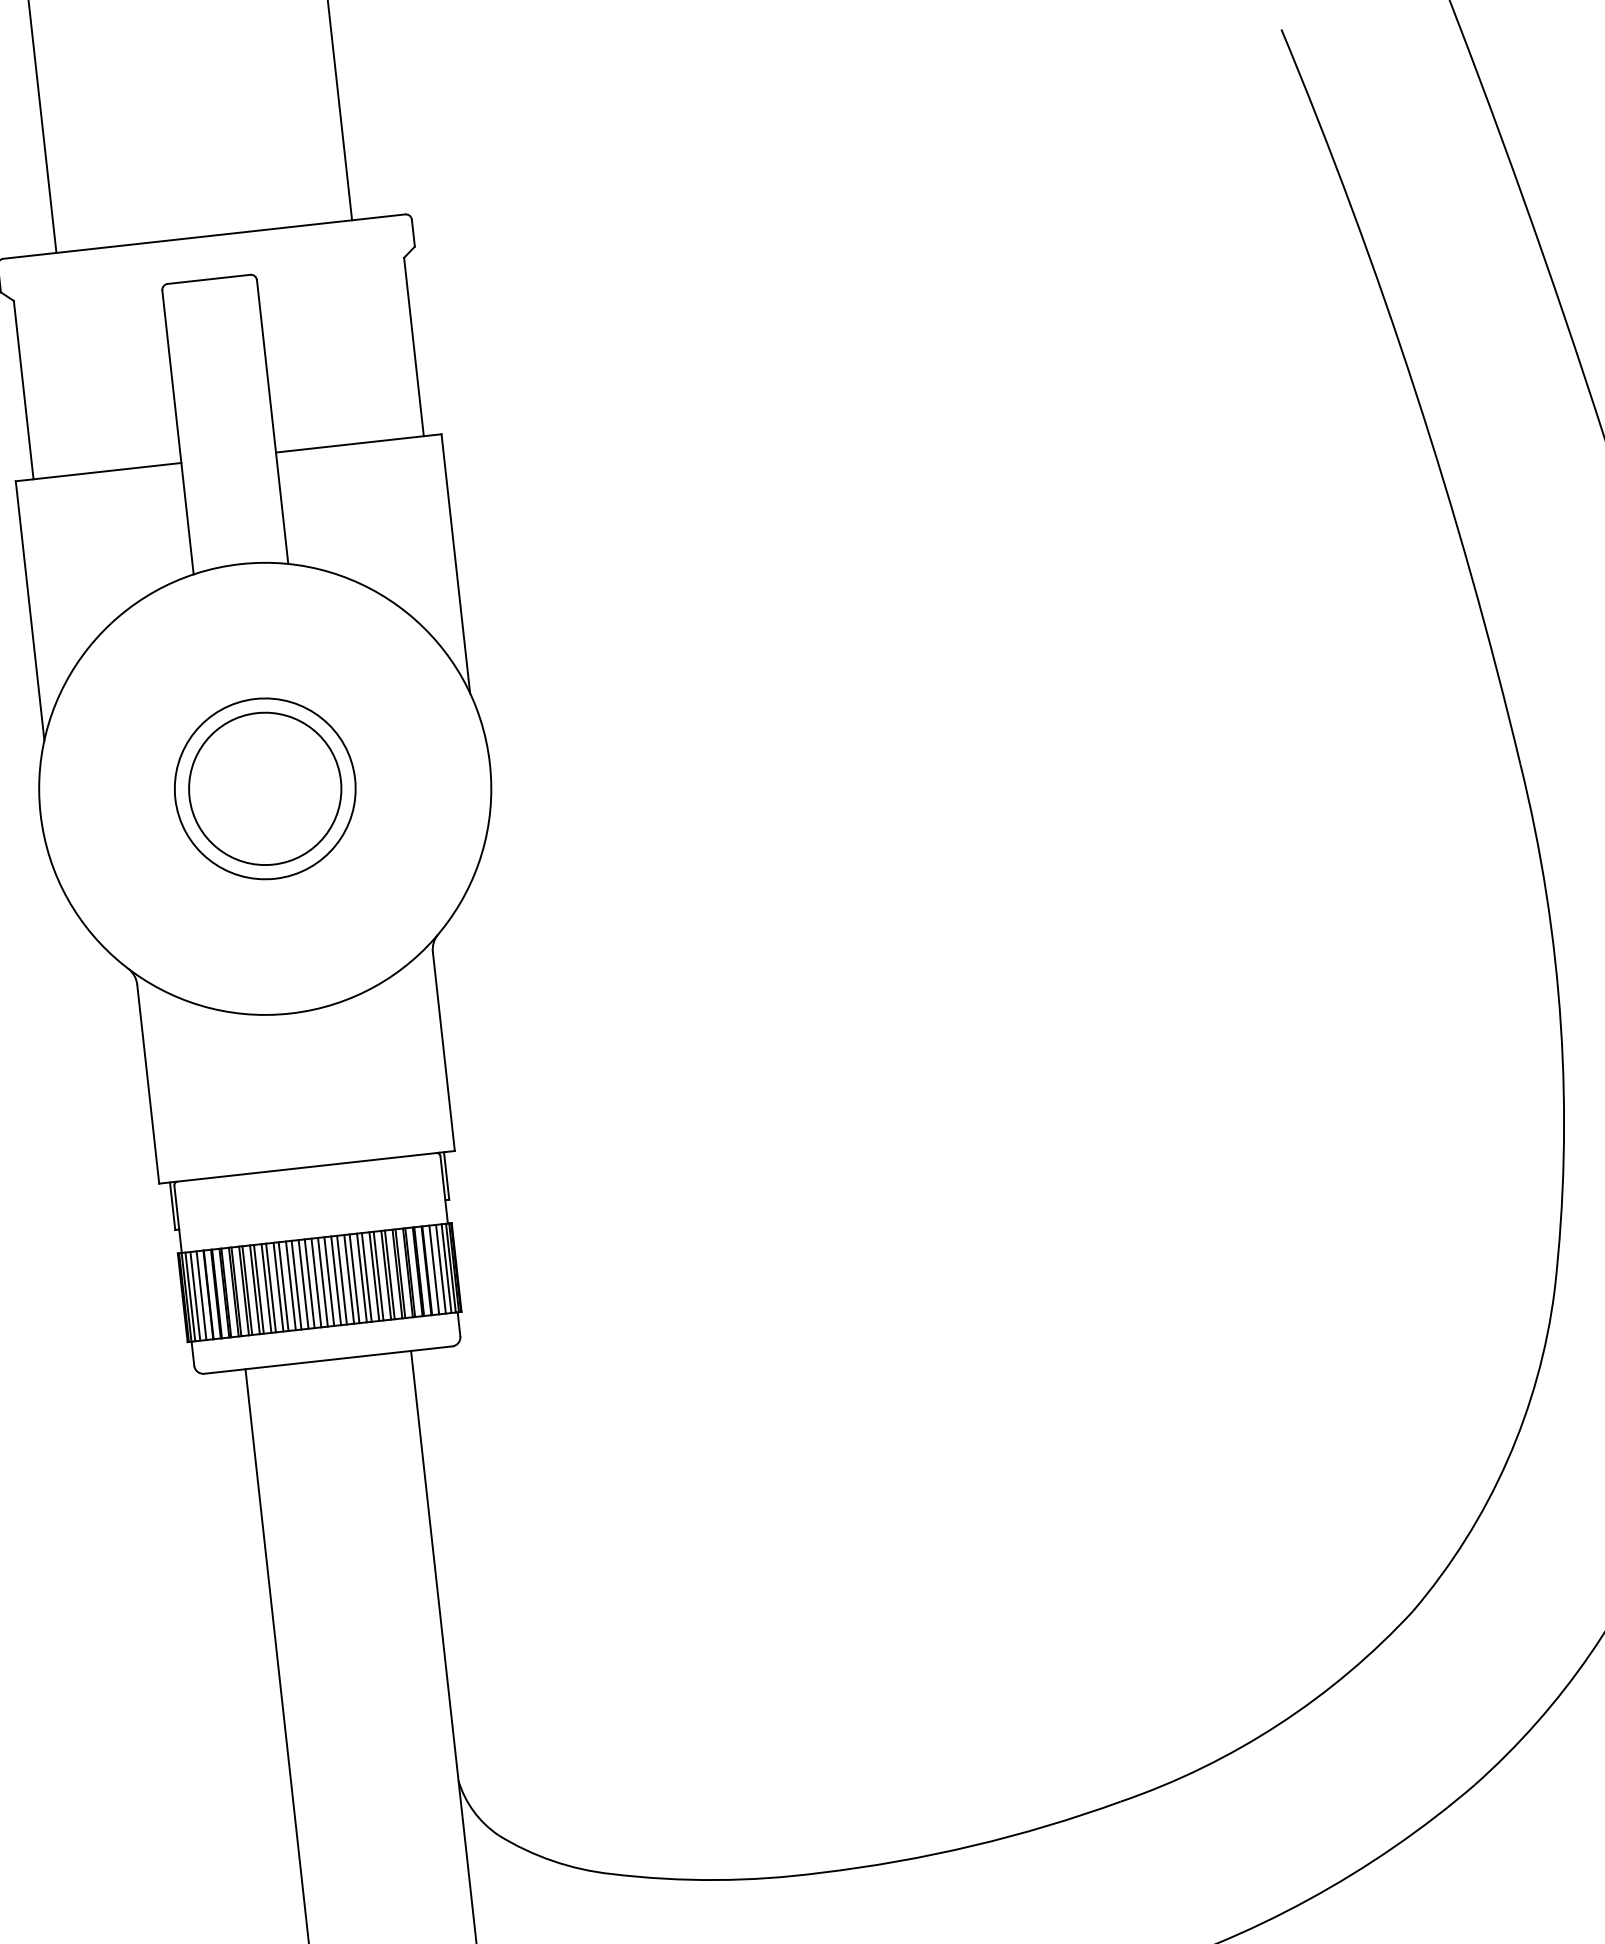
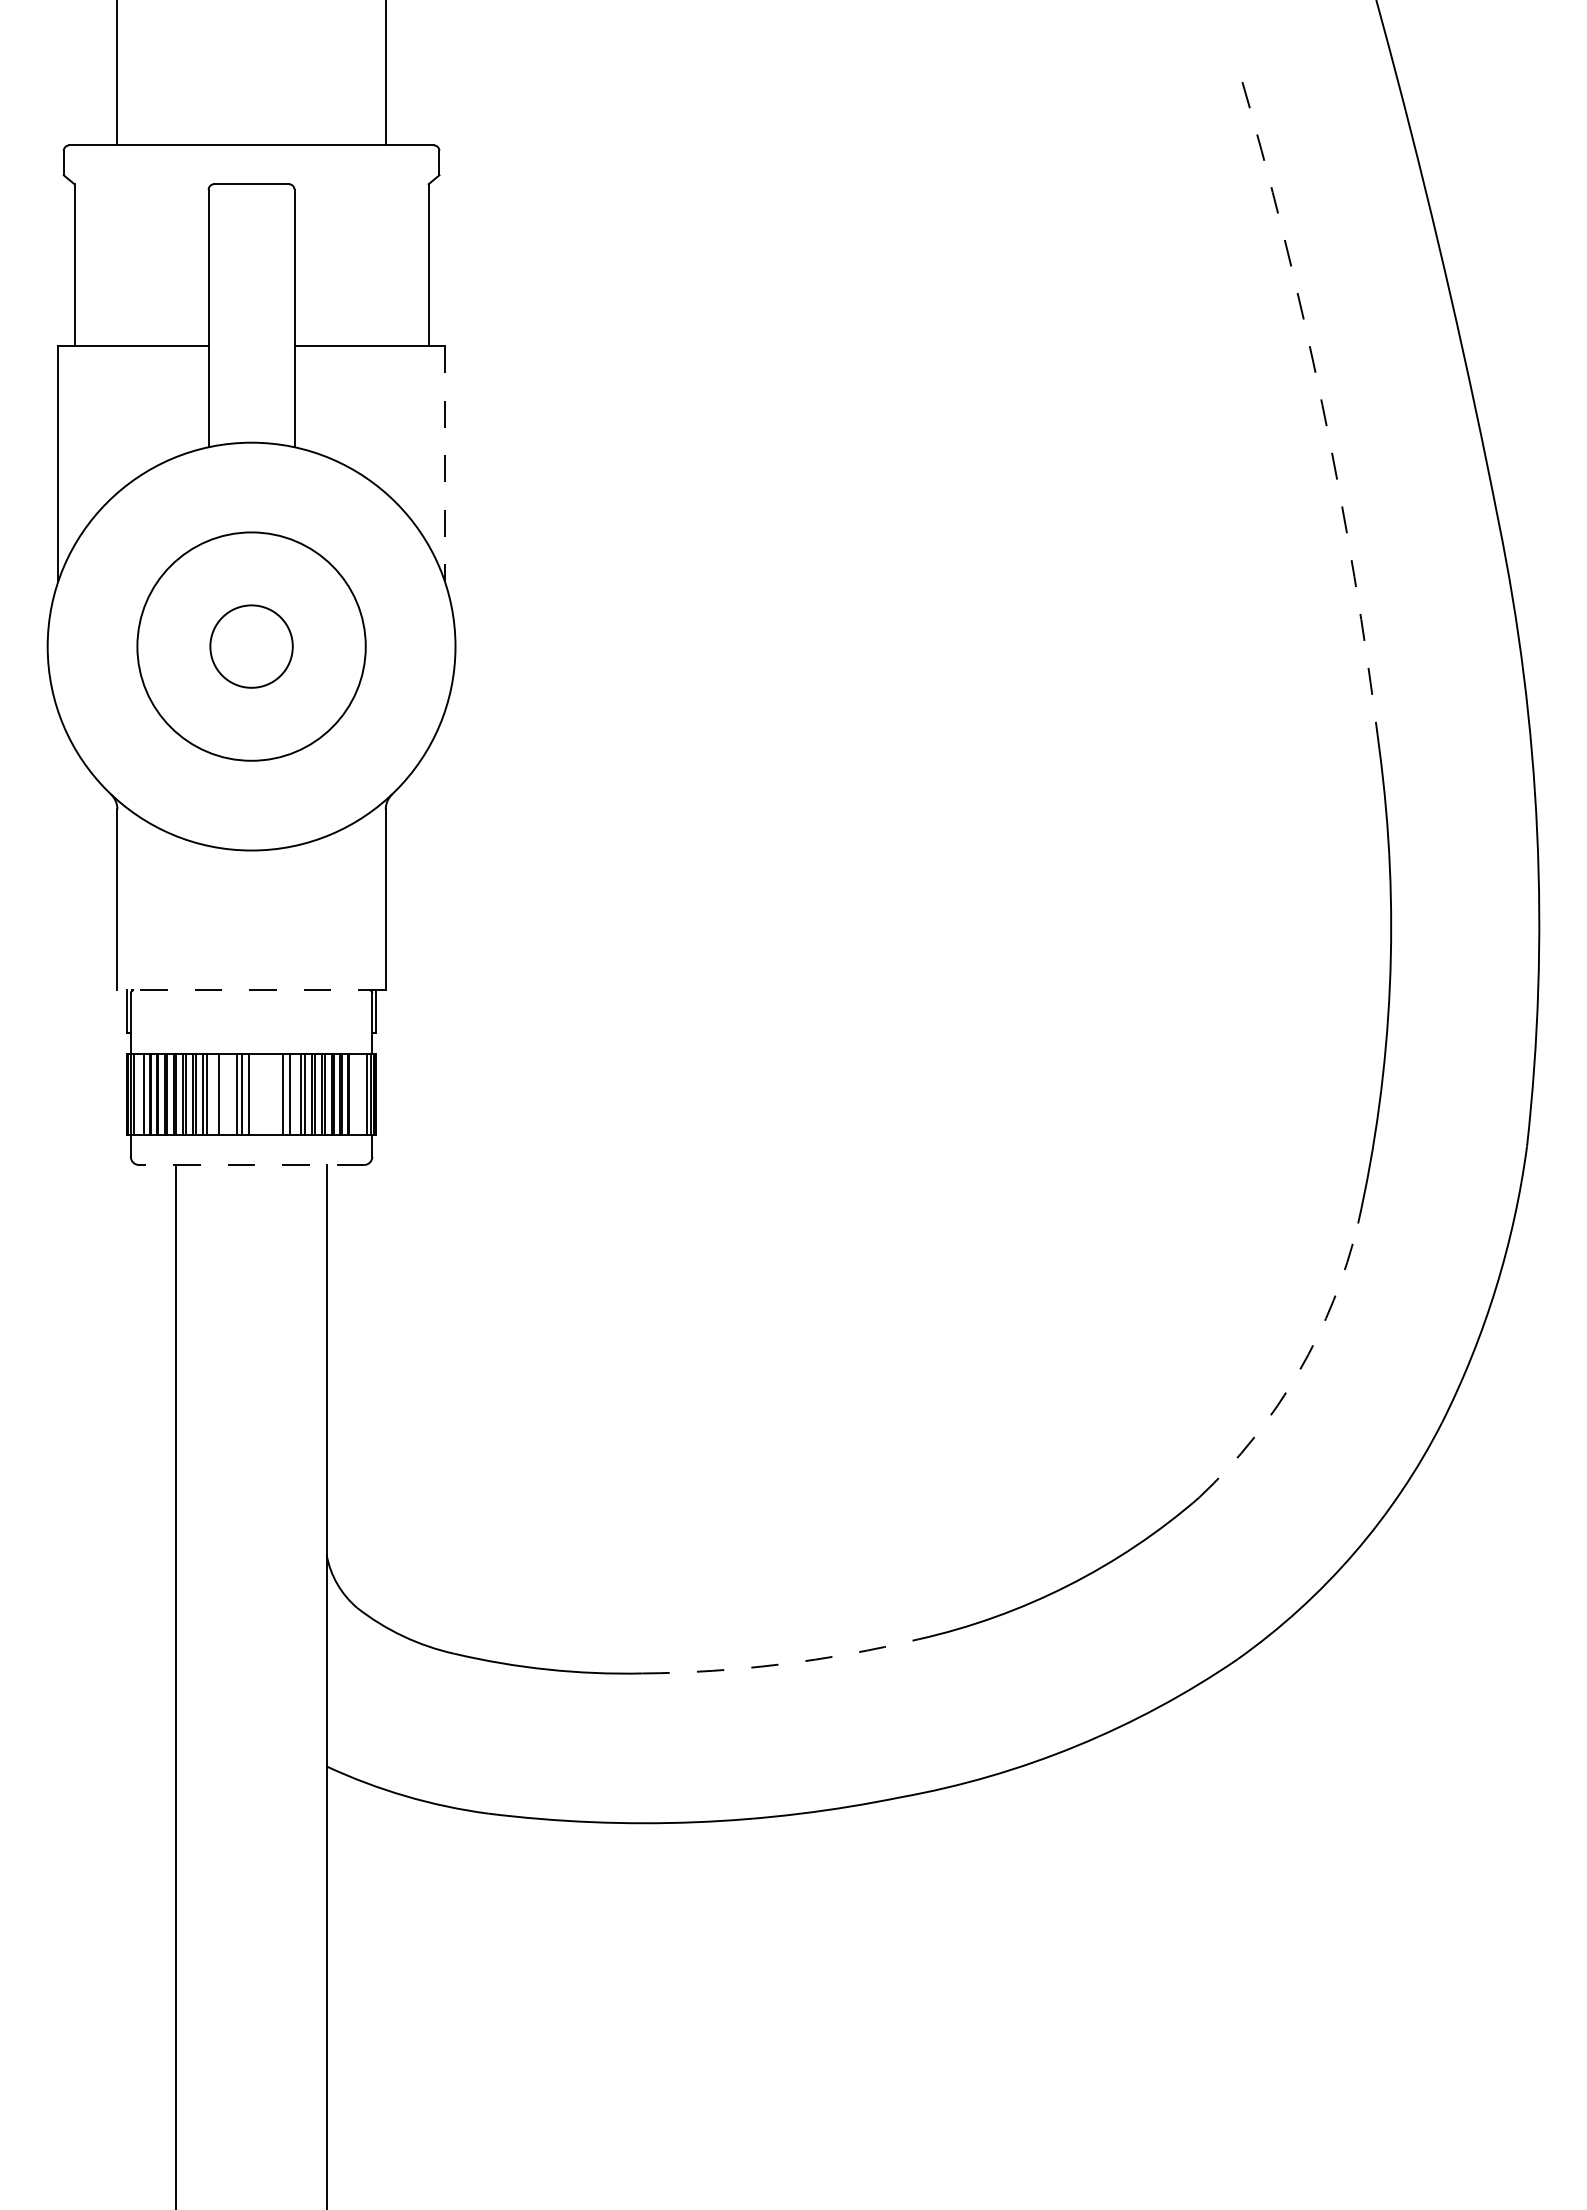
arc: (1415, 391) -> (1322, 404), solid -> dashed
line: (455, 563) -> (444, 463), solid -> dashed
circle: (265, 788) -> (251, 646), size x0.6
circle: (265, 788) -> (251, 646), size x1.4
line: (306, 1167) -> (251, 990), solid -> dashed
line: (434, 1269) -> (355, 1094), removed
line: (440, 1269) -> (361, 1094), removed
line: (367, 1277) -> (294, 1094), removed
line: (341, 1279) -> (271, 1094), removed
line: (349, 1279) -> (278, 1094), removed
line: (336, 1280) -> (266, 1094), removed
line: (329, 1281) -> (260, 1094), removed
line: (322, 1282) -> (254, 1094), removed
line: (296, 1284) -> (230, 1094), removed
line: (290, 1285) -> (225, 1094), removed
line: (278, 1286) -> (214, 1094), removed
line: (195, 1296) -> (138, 1094), removed
line: (328, 1360) -> (251, 1165), solid -> dashed
arc: (1507, 1461) -> (1298, 1372), solid -> dashed
arc: (972, 1846) -> (781, 1664), solid -> dashed

